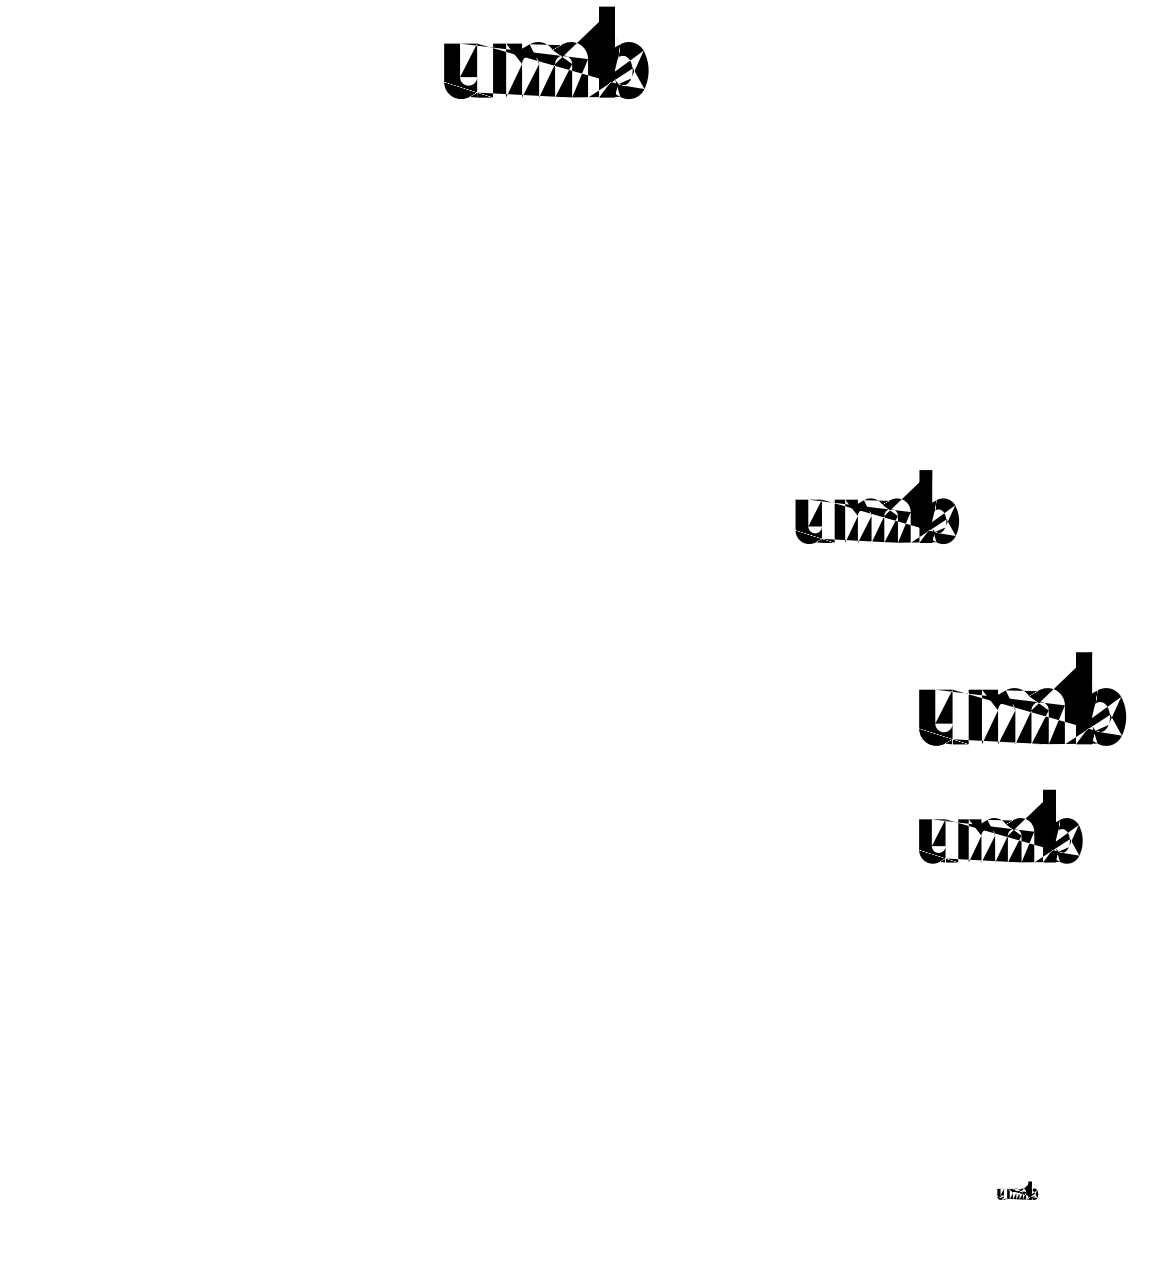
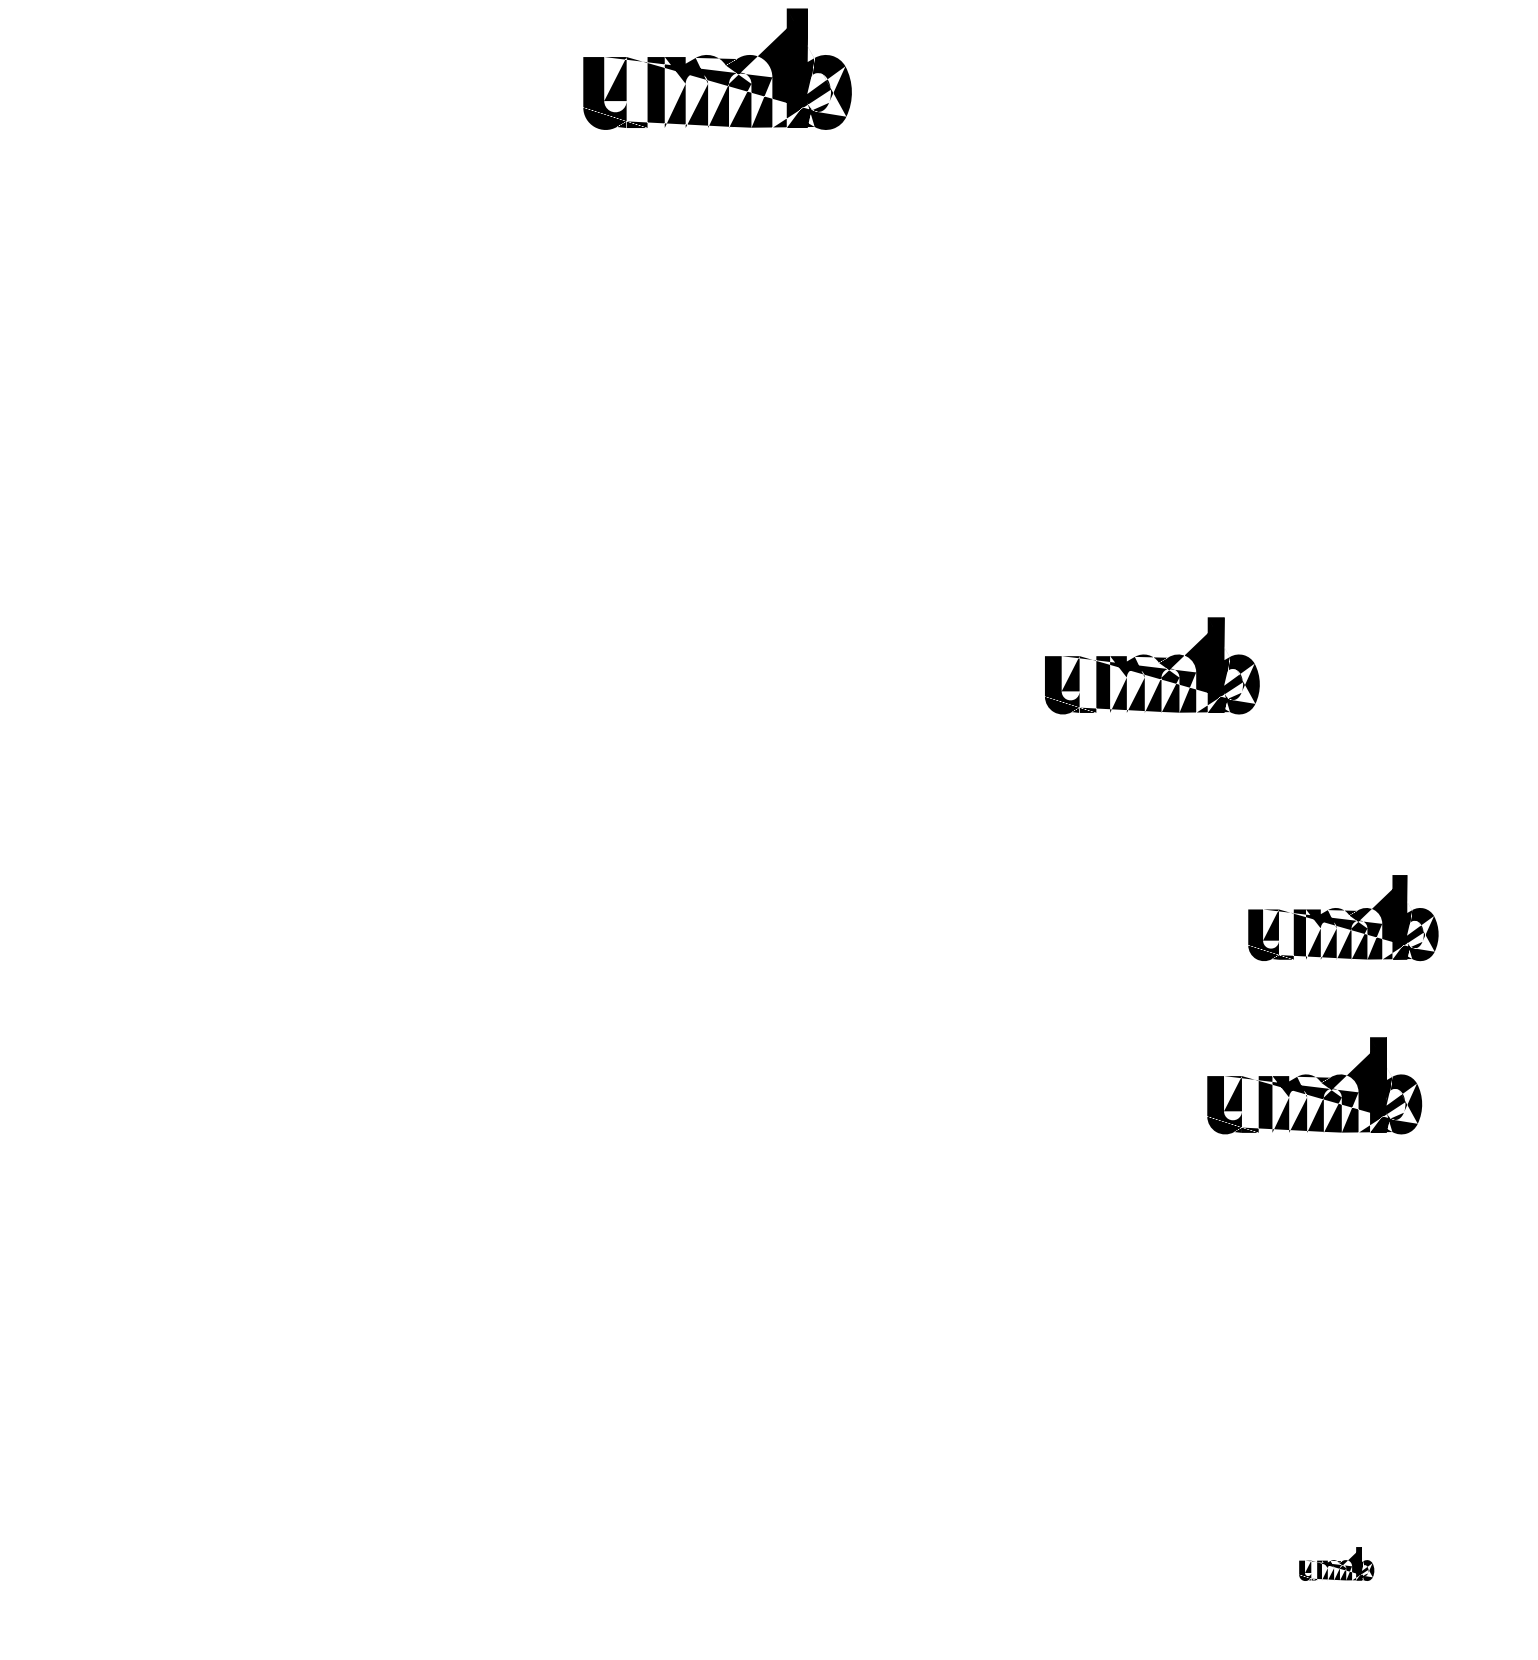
part: (1022, 698) -> (1343, 917), size x0.7
part: (1017, 1190) -> (1336, 1563), size x1.4

